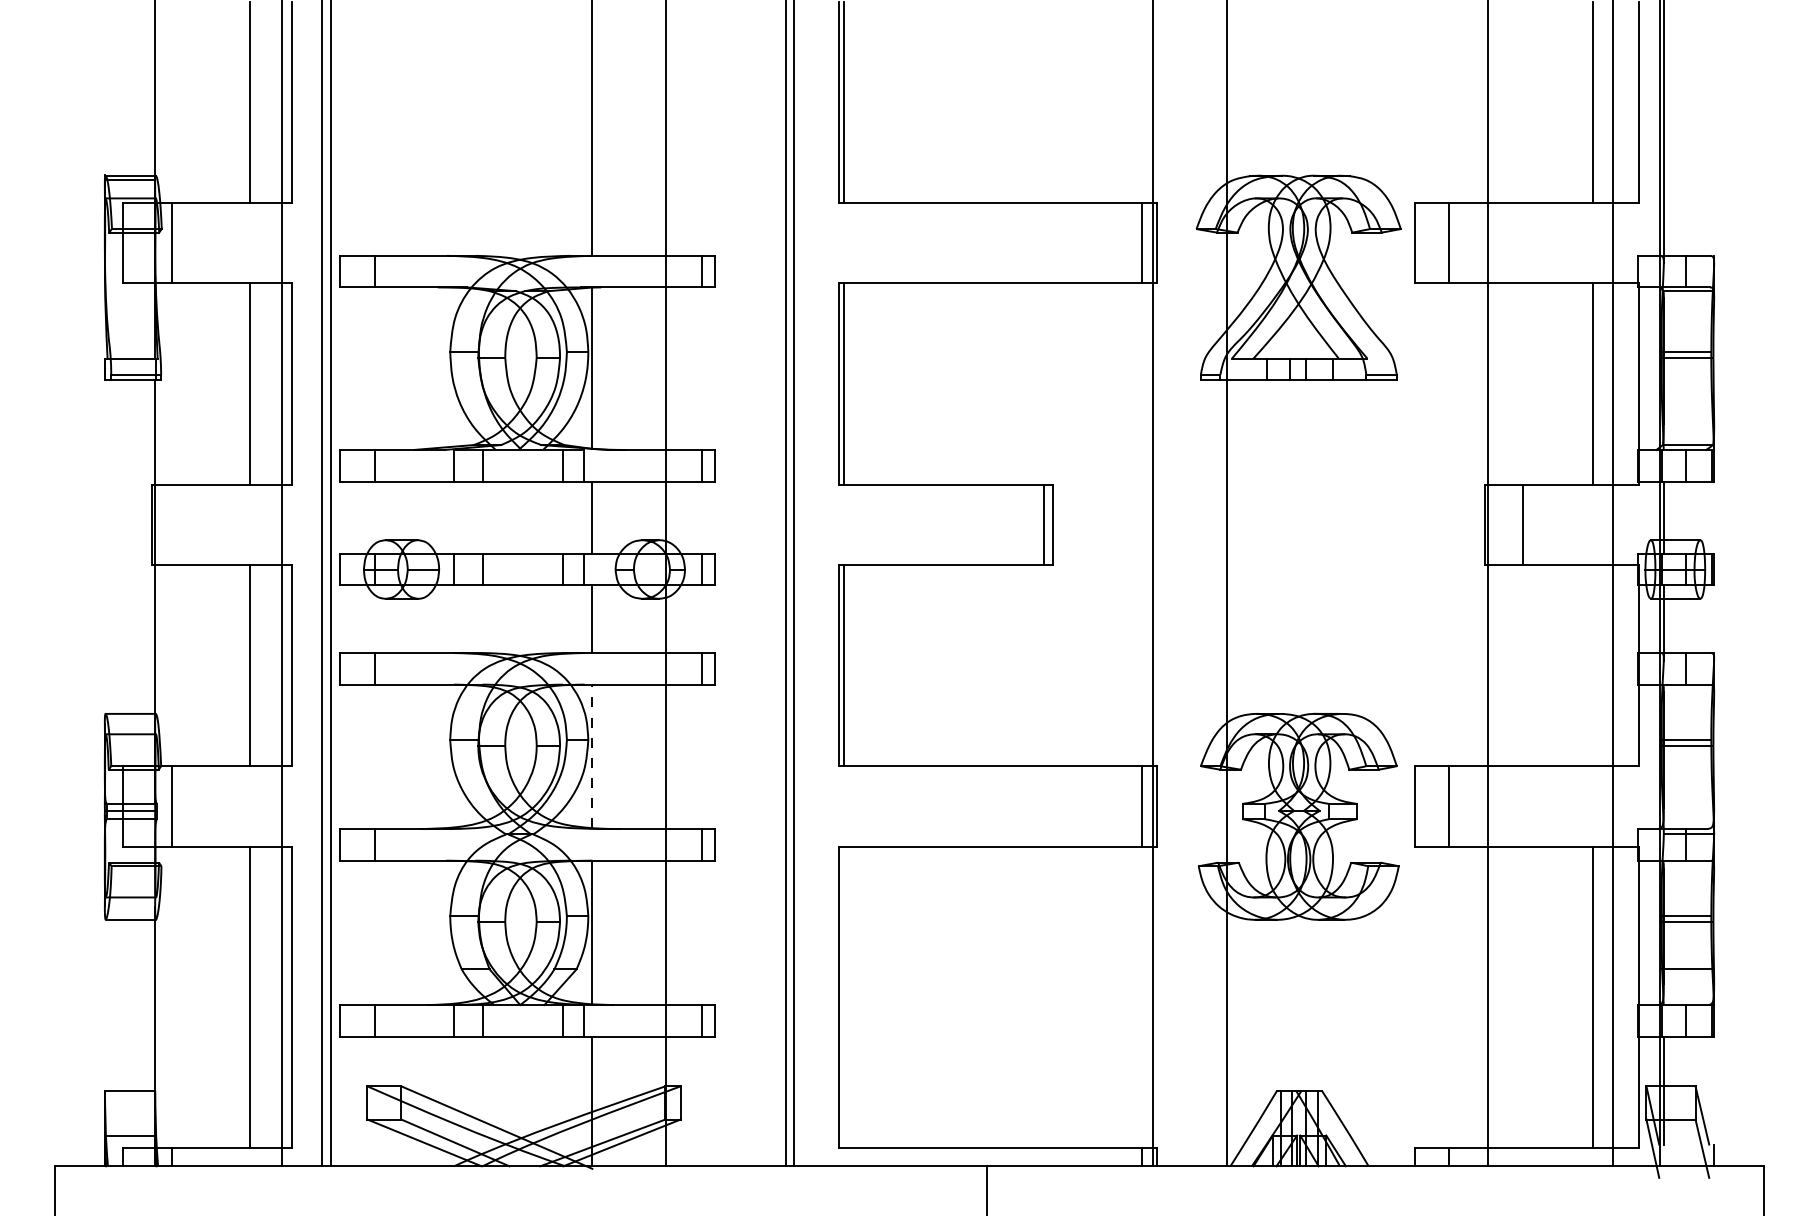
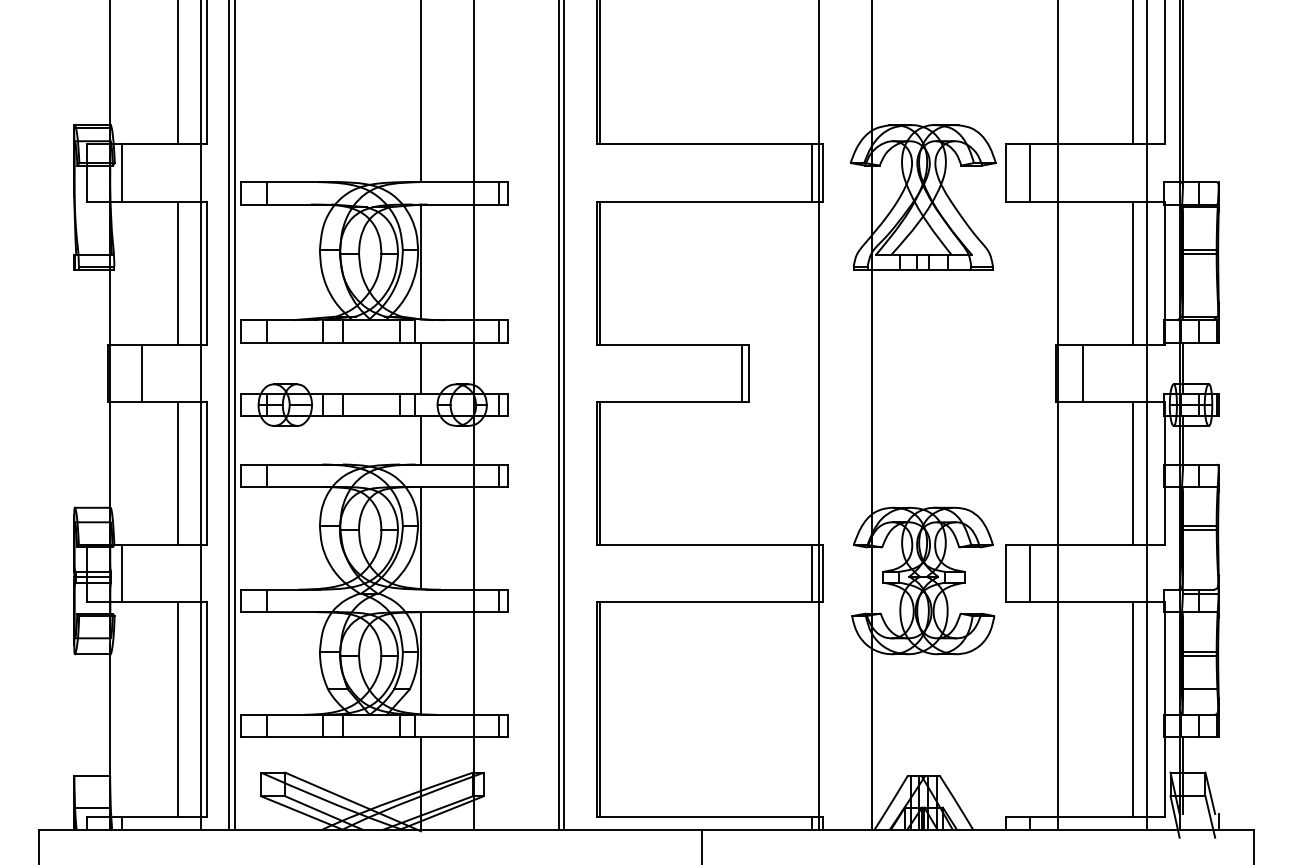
line: (199, 524) -> (141, 373), added
line: (1593, 665) -> (1132, 473), added
line: (592, 756) -> (421, 538), dashed -> solid
line: (843, 997) -> (599, 709), added

